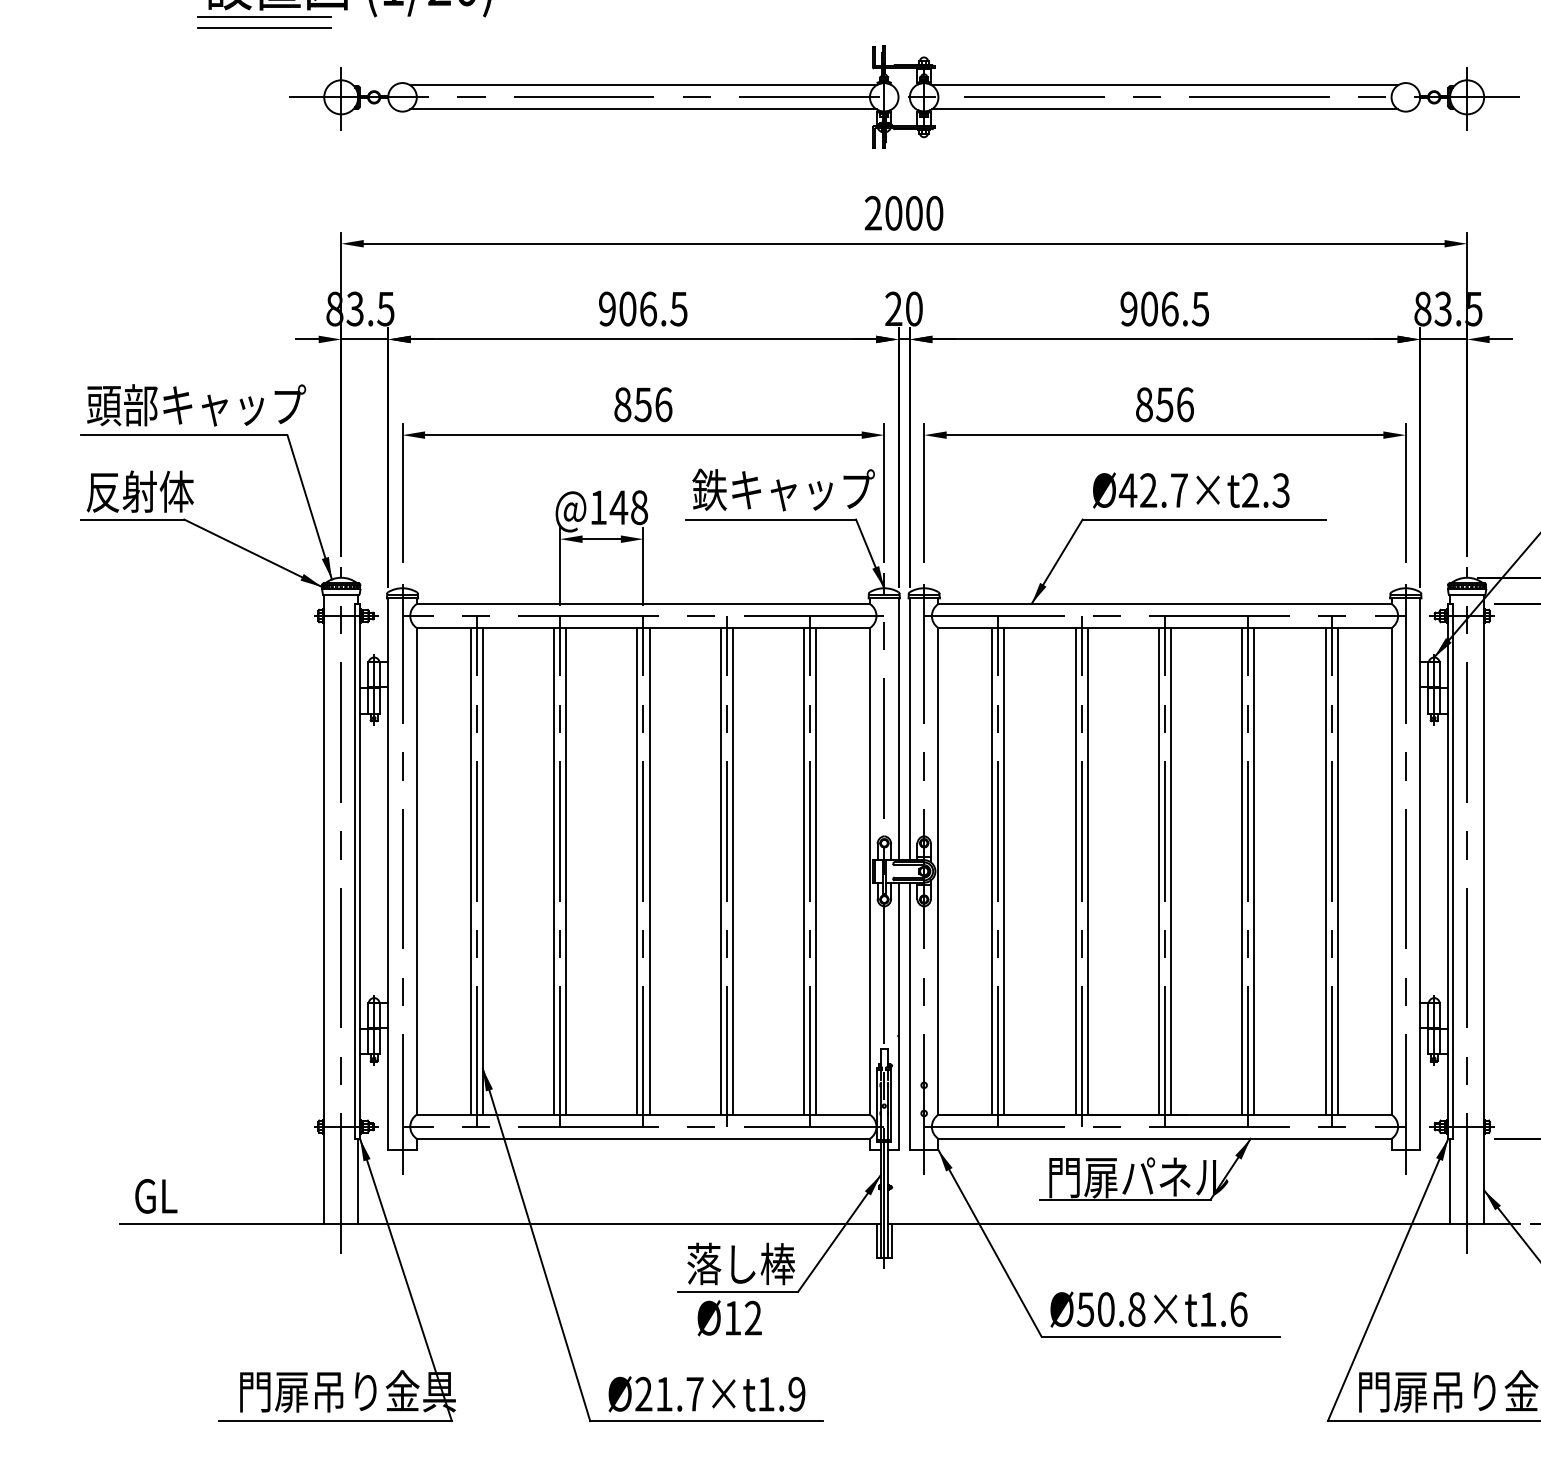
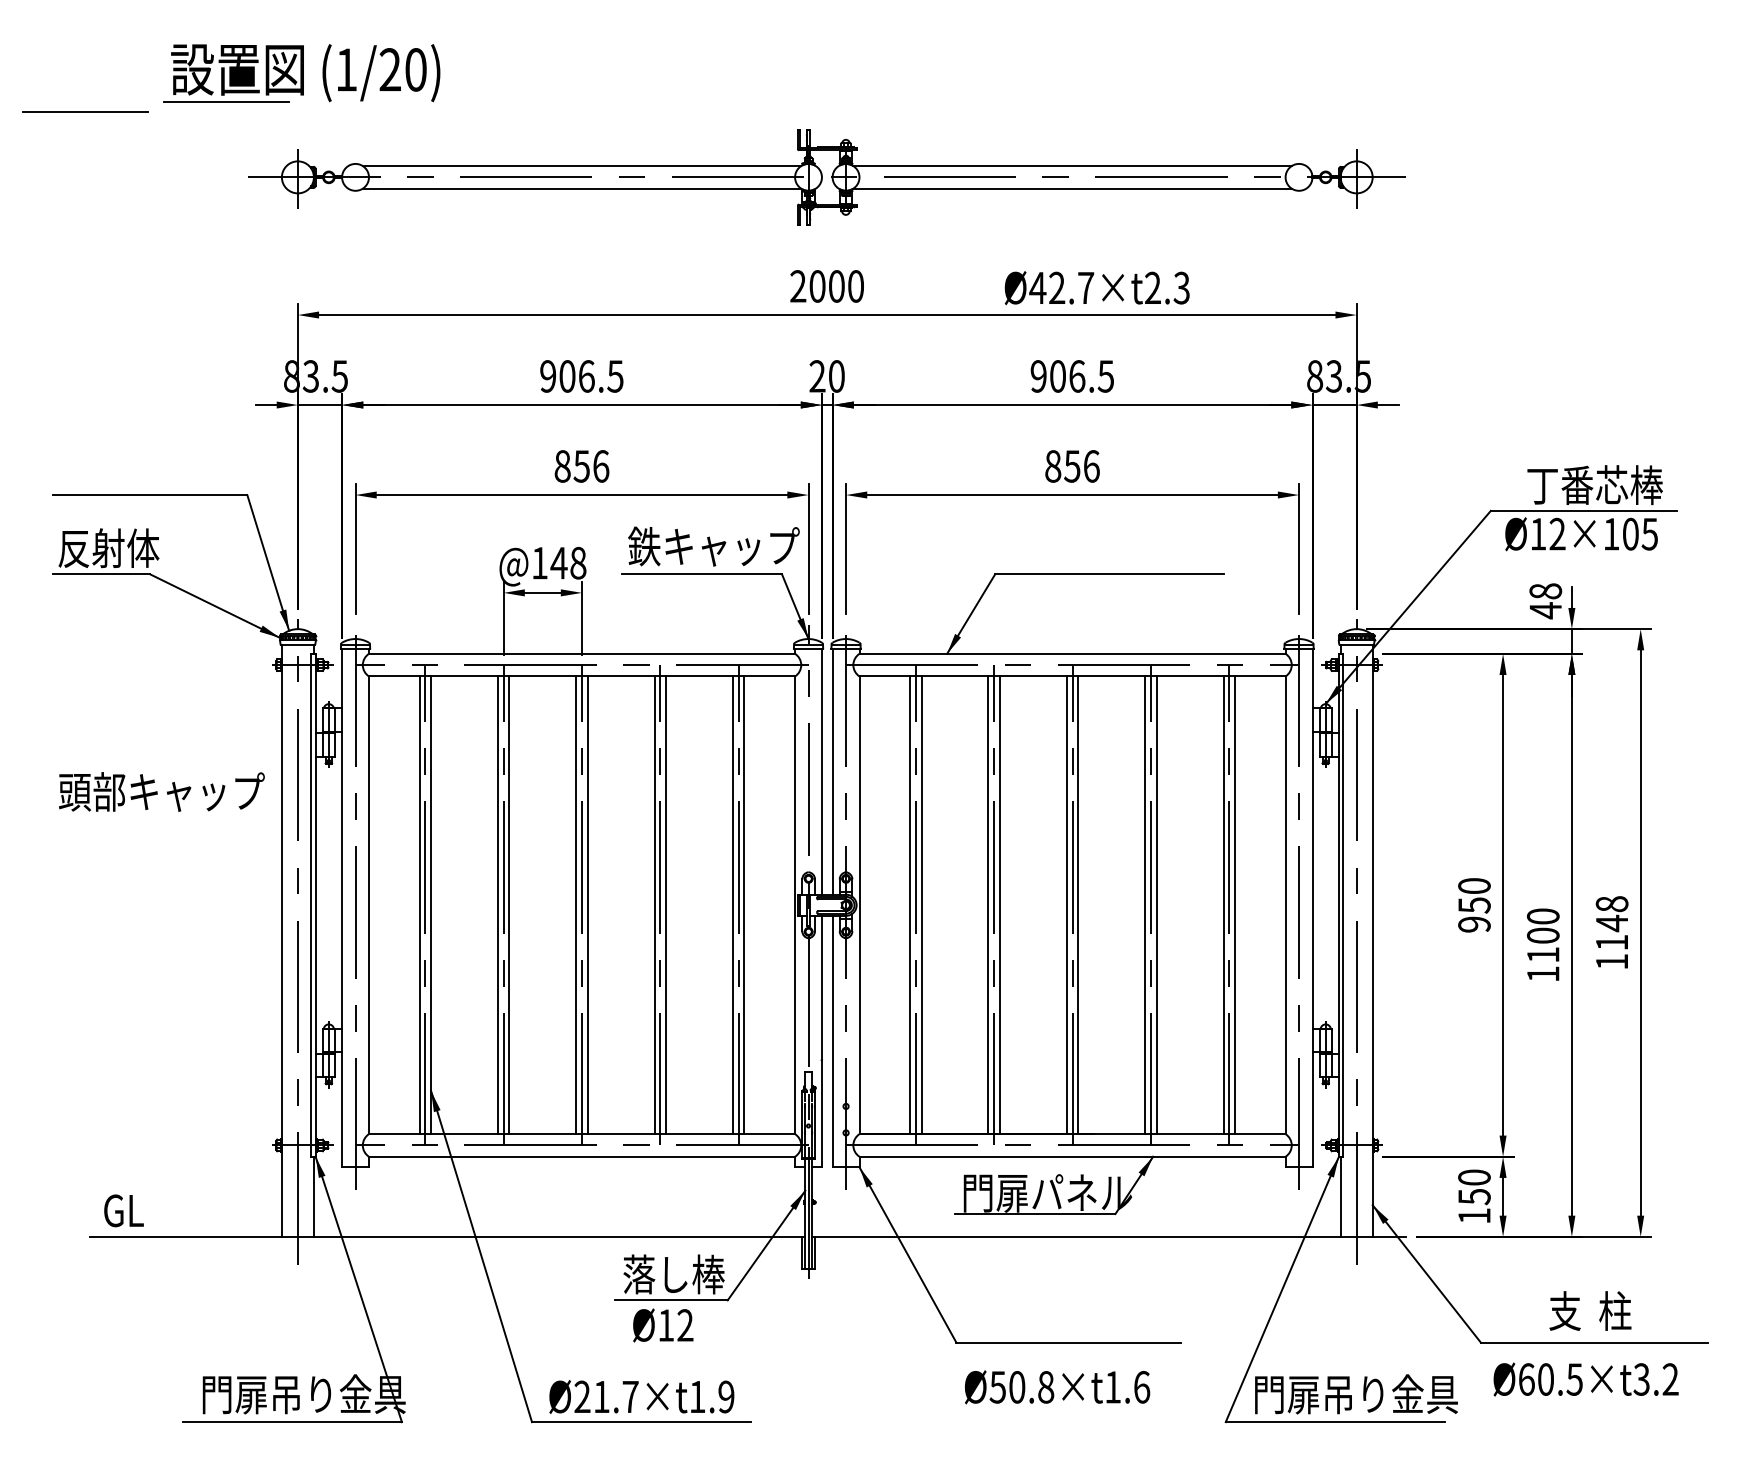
line: (265, 27) -> (85, 111), moved
text: (196, 404) -> (161, 791), moved
text: (1190, 490) -> (1096, 288), moved
text: (1148, 1309) -> (1057, 1387), moved

